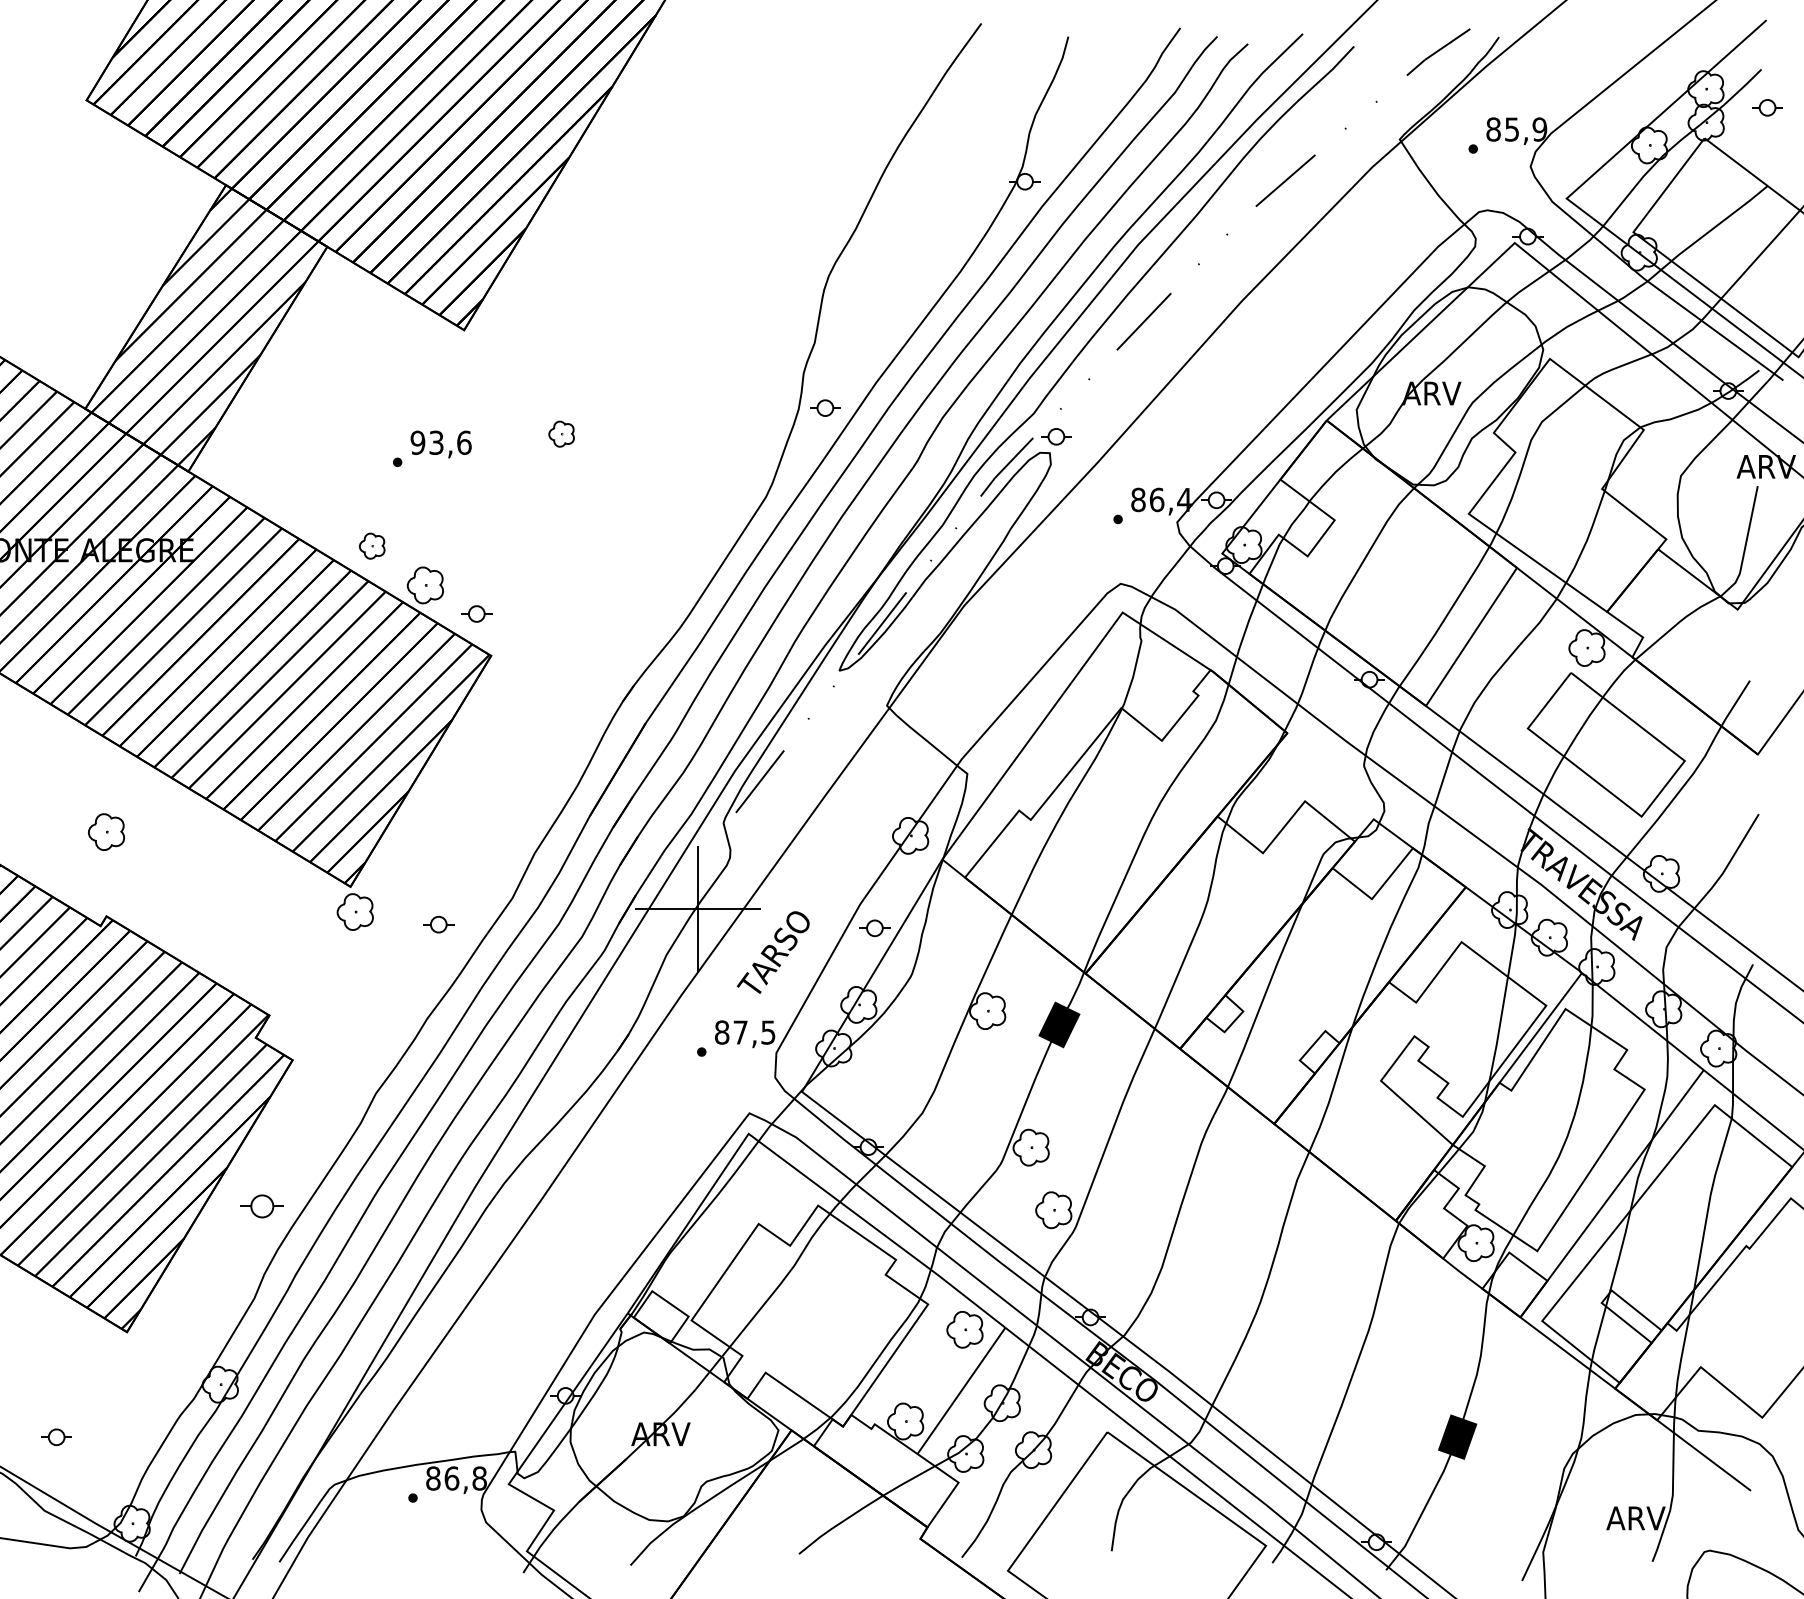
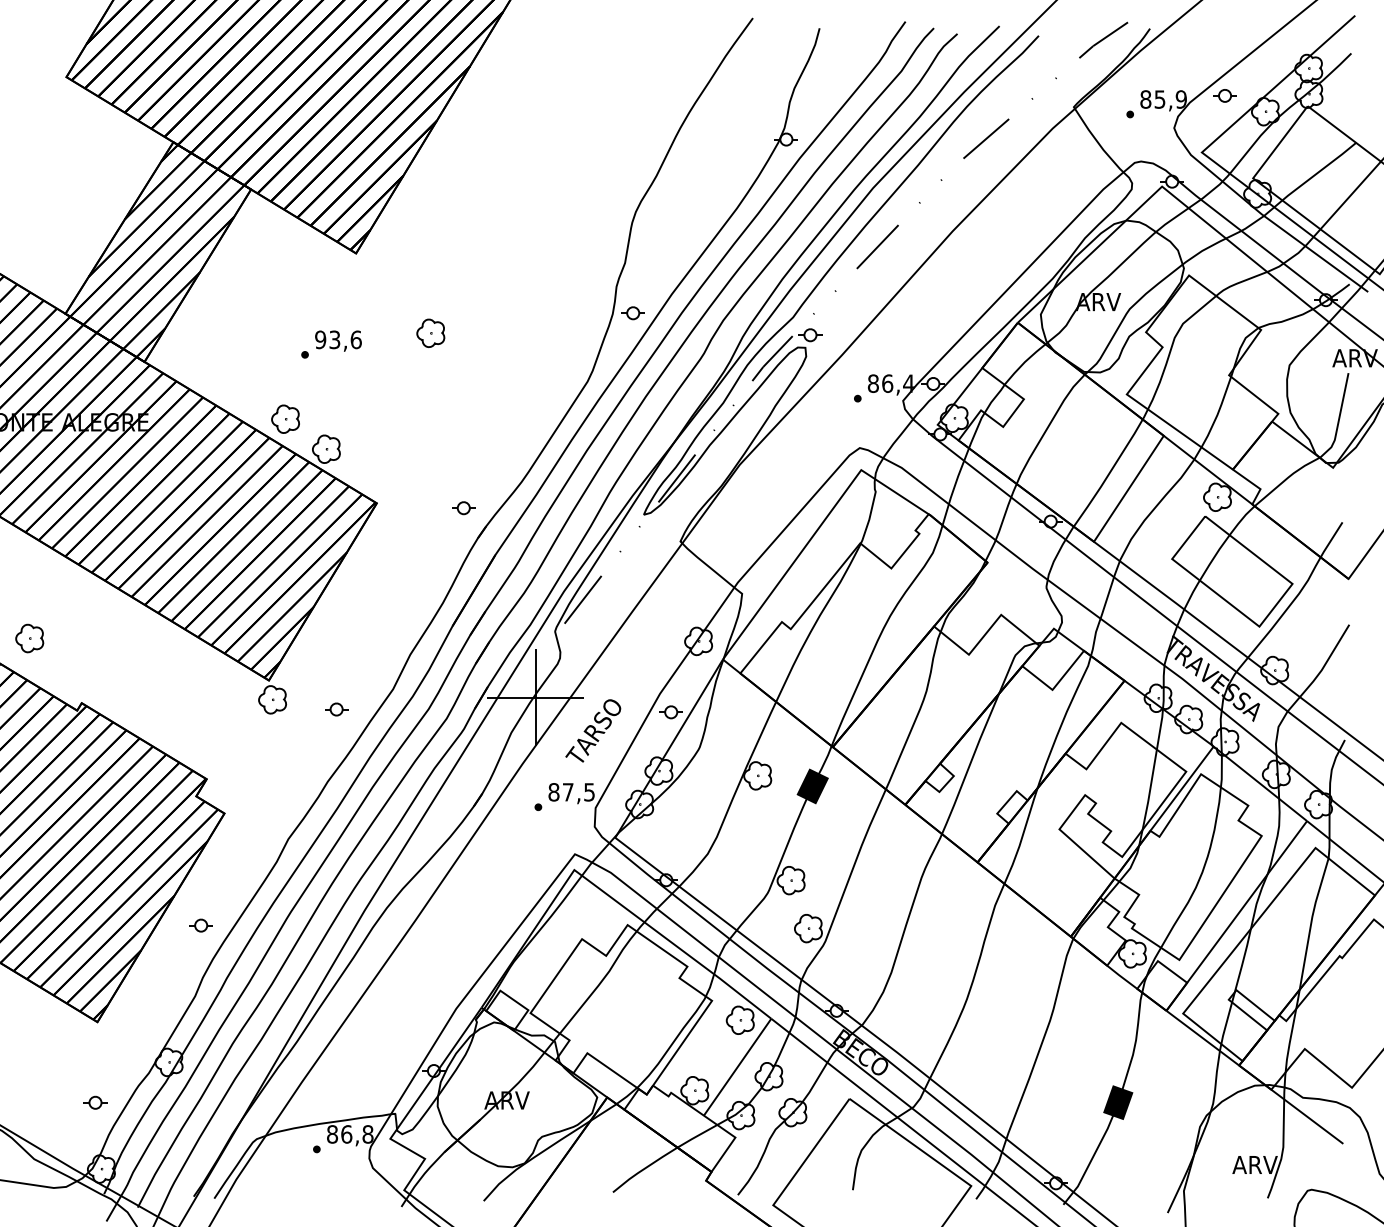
part: (1766, 107) -> (1224, 95), moved
part: (561, 433) -> (430, 332), size x1.43
part: (372, 545) -> (285, 418), size x1.43
part: (476, 614) -> (463, 508), moved
part: (106, 832) -> (29, 638), moved
part: (261, 1206) -> (200, 925), size x0.71
part: (56, 1436) -> (95, 1102), moved

